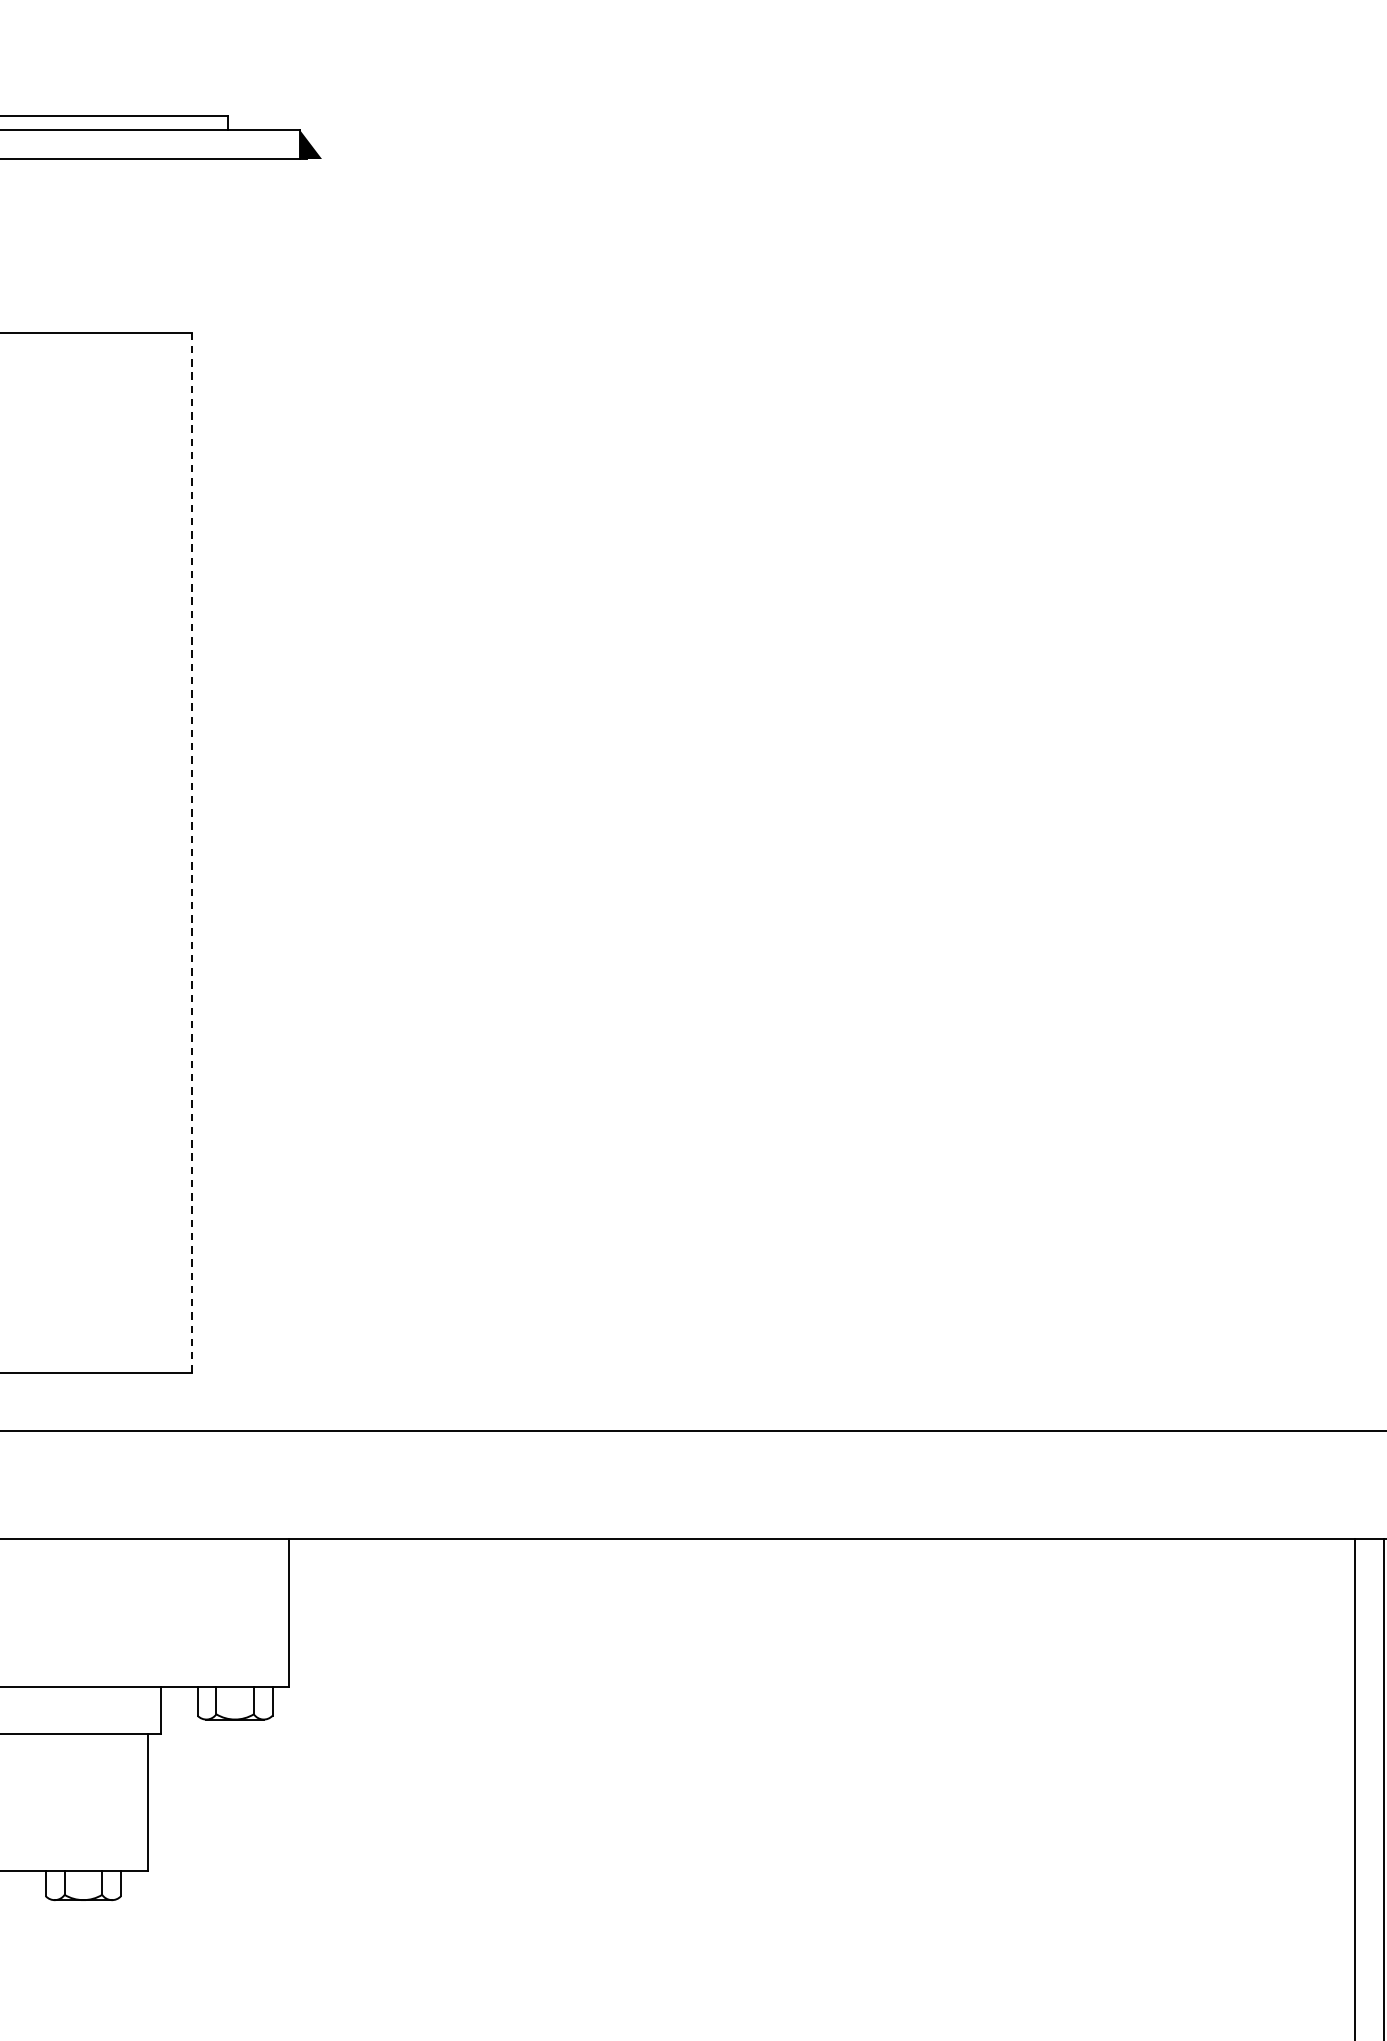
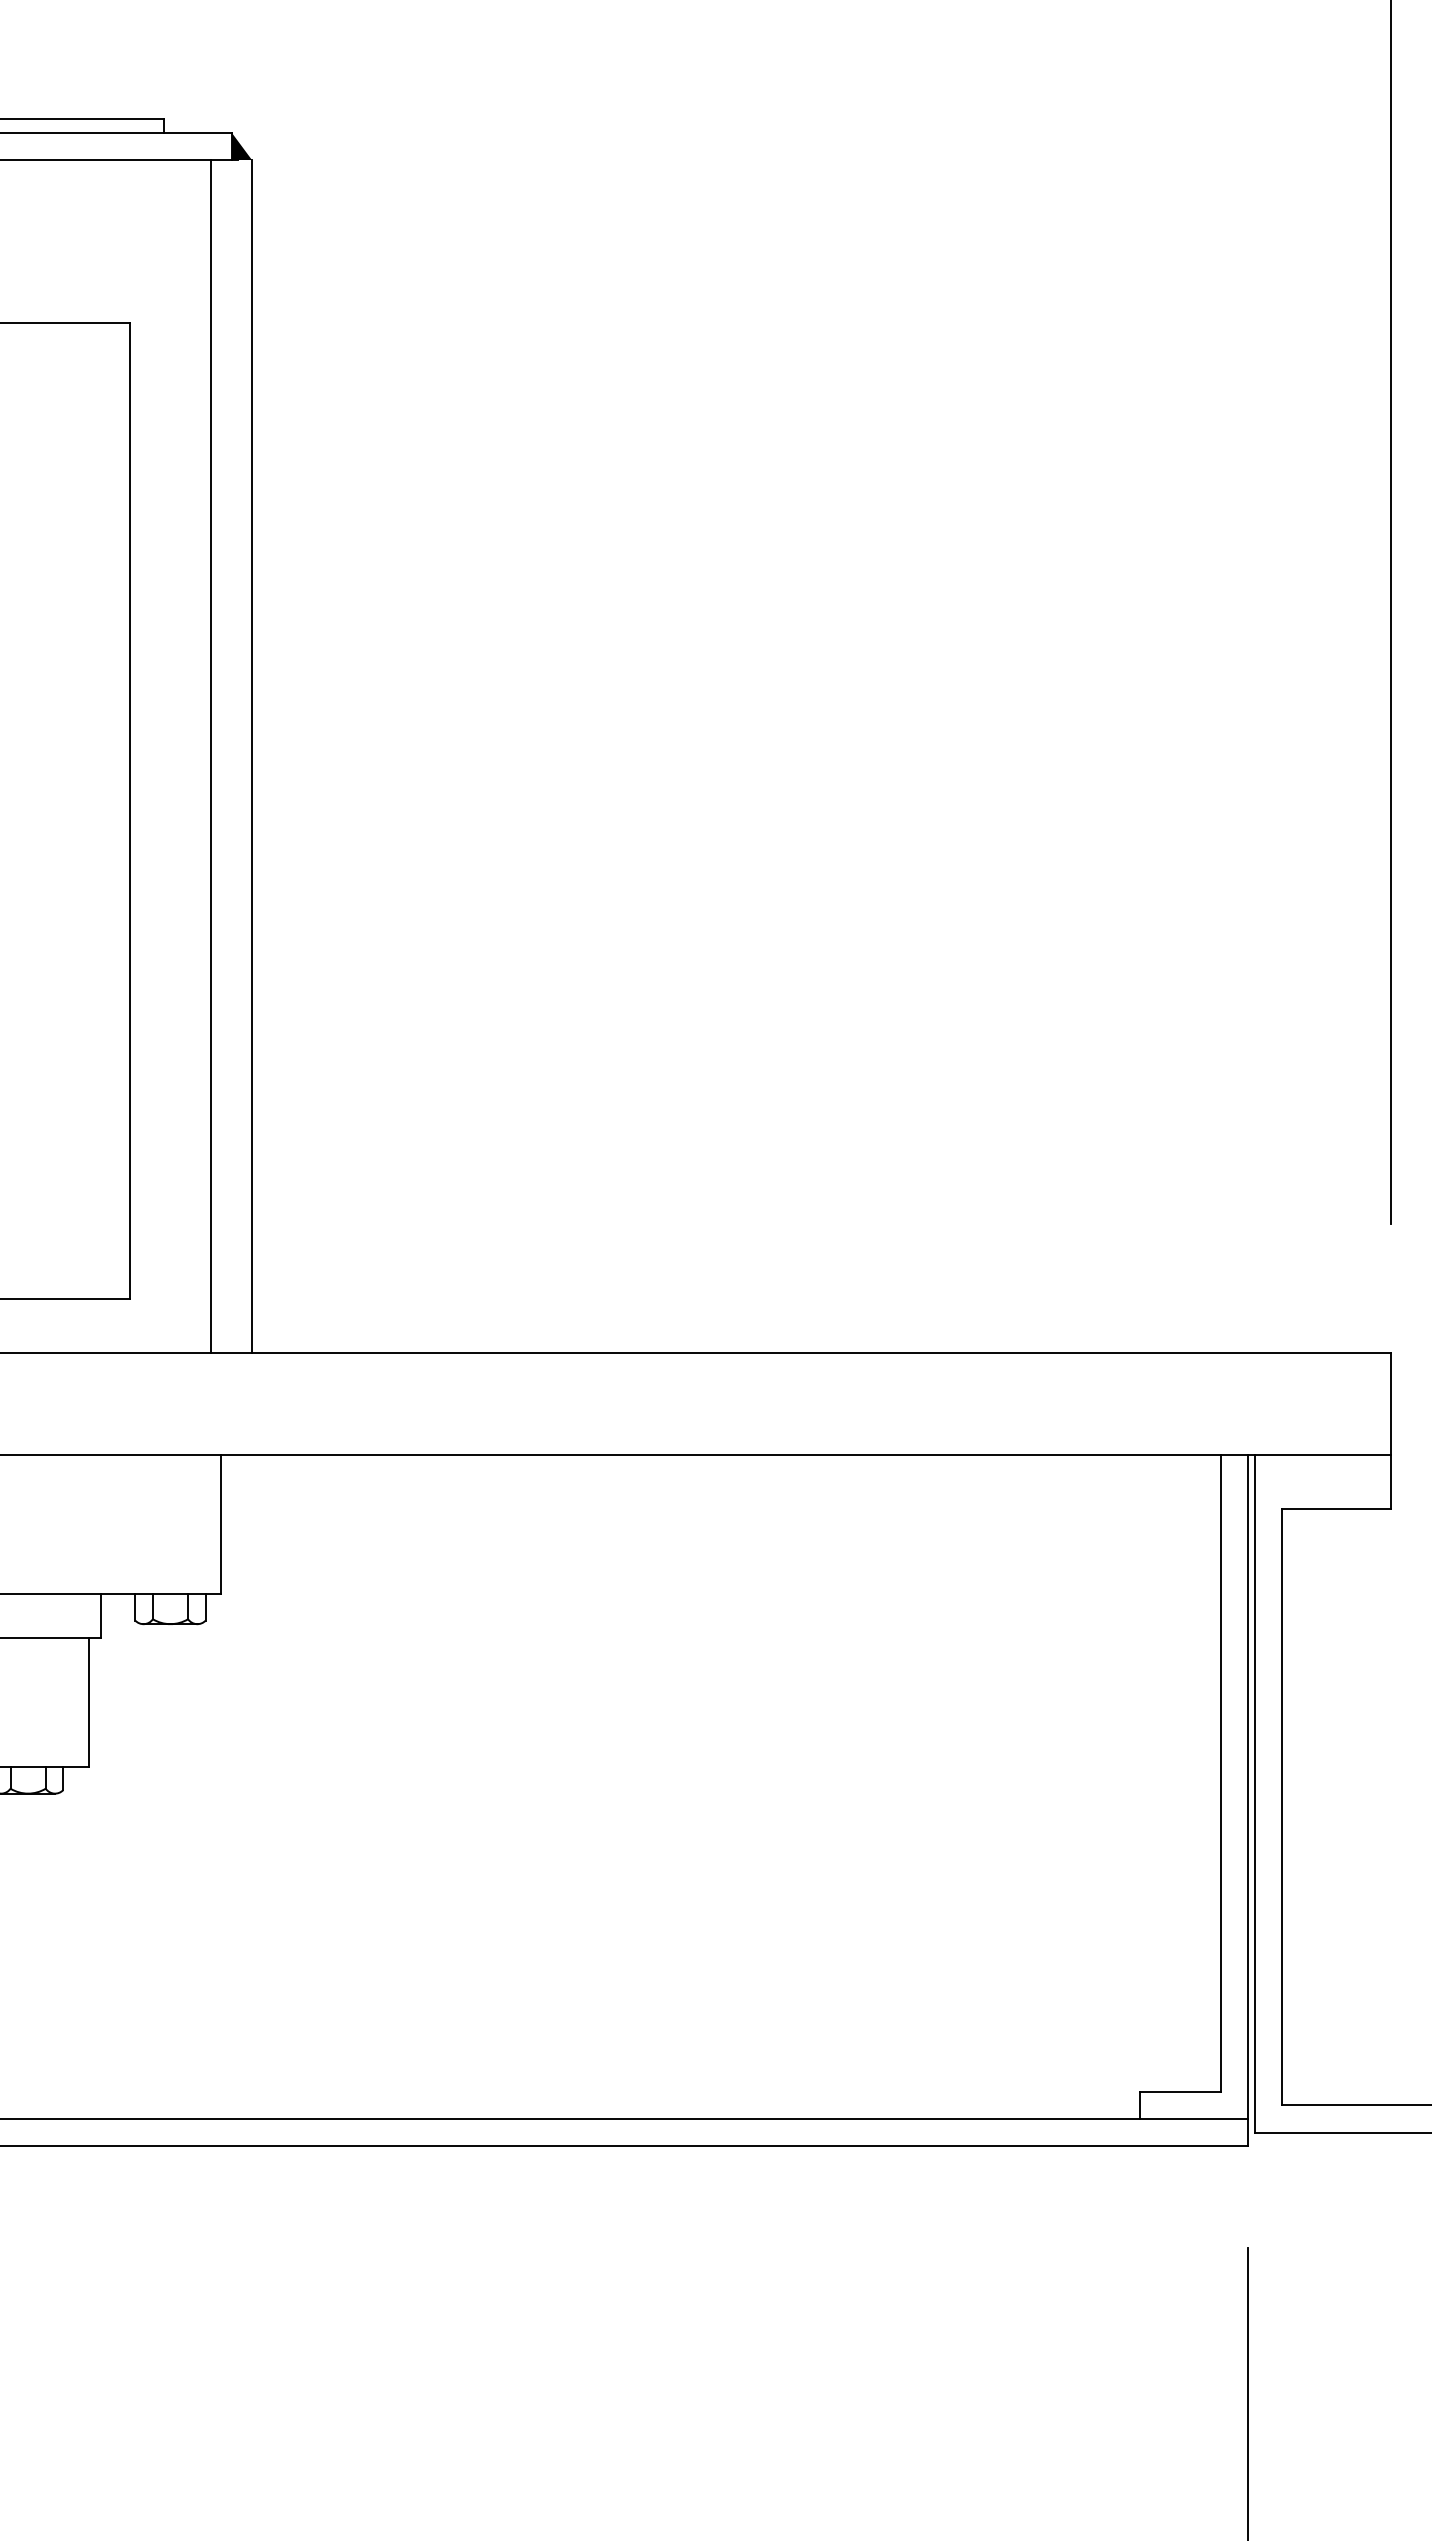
line: (278, 794) -> (211, 756), added
line: (321, 794) -> (251, 756), added
line: (191, 853) -> (129, 811), dashed -> solid

